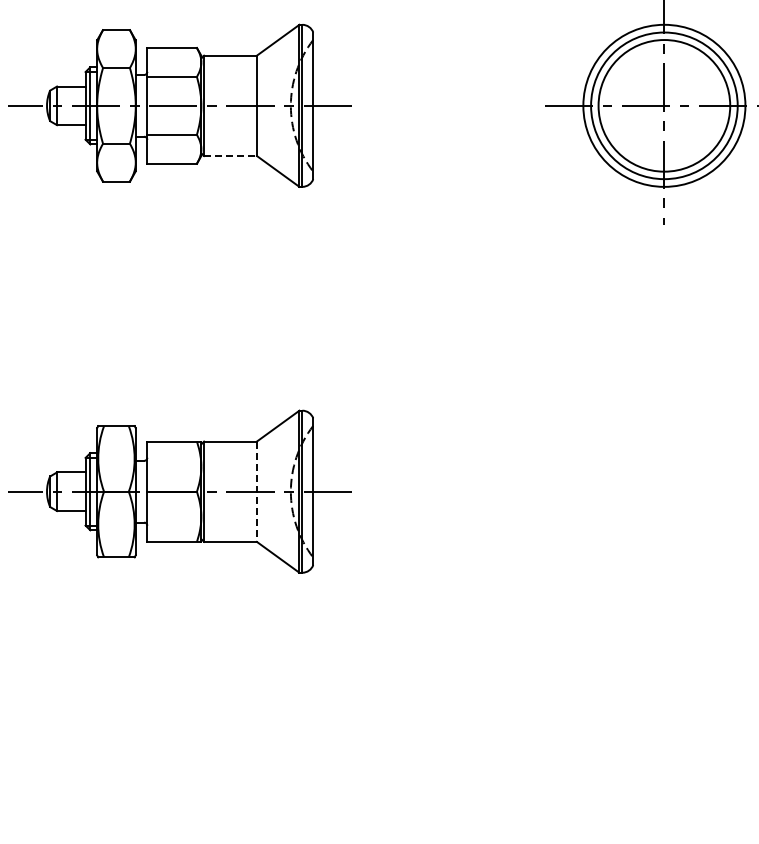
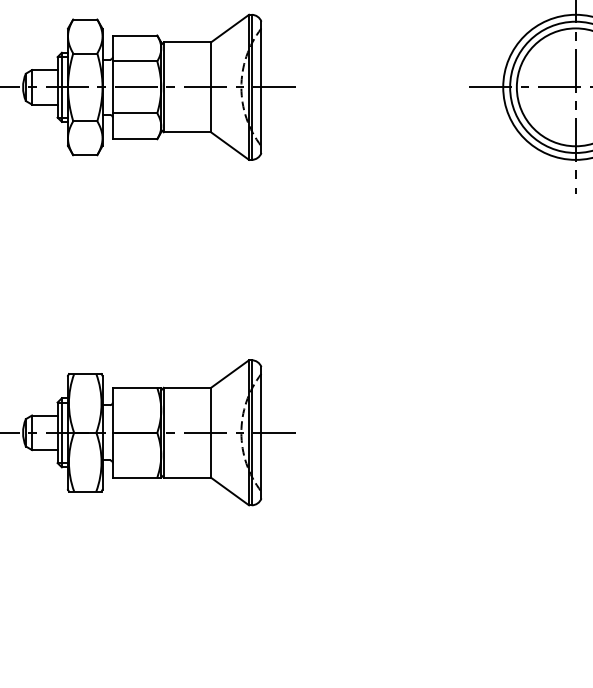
line: (231, 156) -> (188, 132), dashed -> solid
line: (256, 492) -> (210, 433), dashed -> solid

